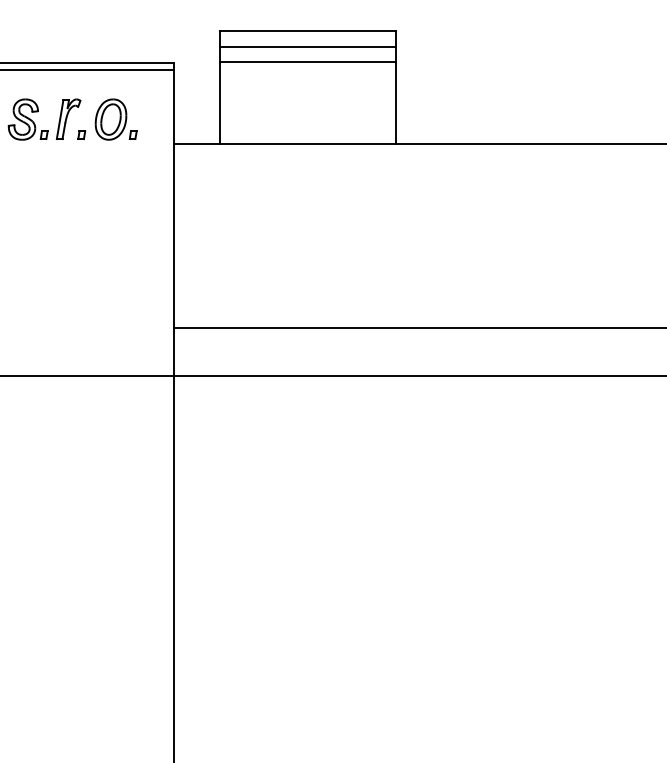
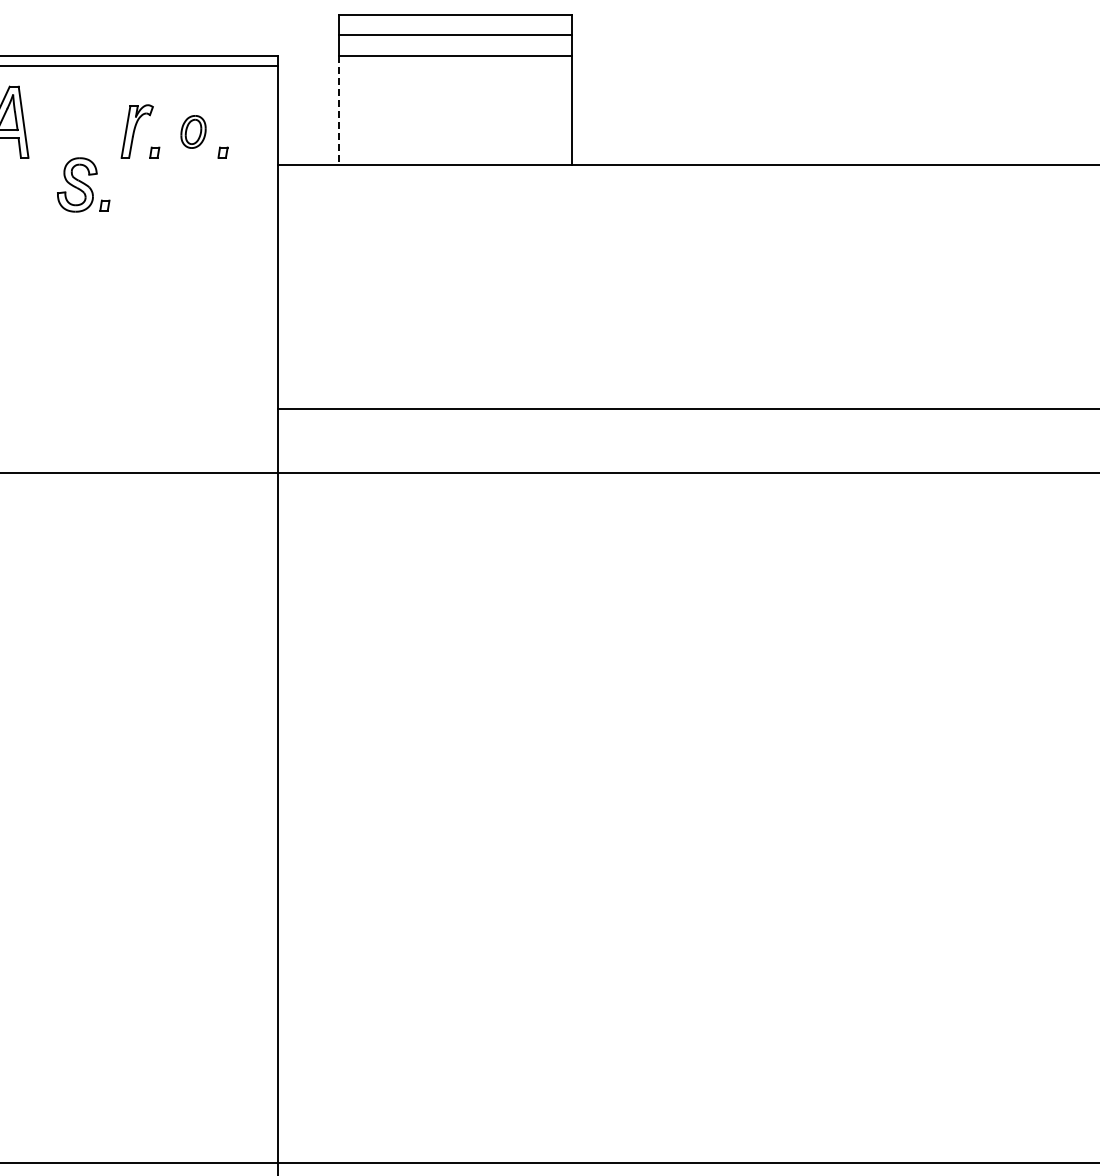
line: (220, 104) -> (338, 111), solid -> dashed
part: (28, 119) -> (83, 184), moved
part: (110, 119) -> (193, 131), size x0.6

